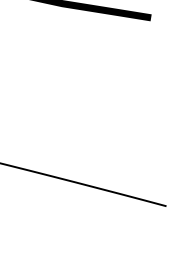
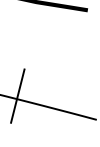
line: (30, 164) -> (17, 95), added

